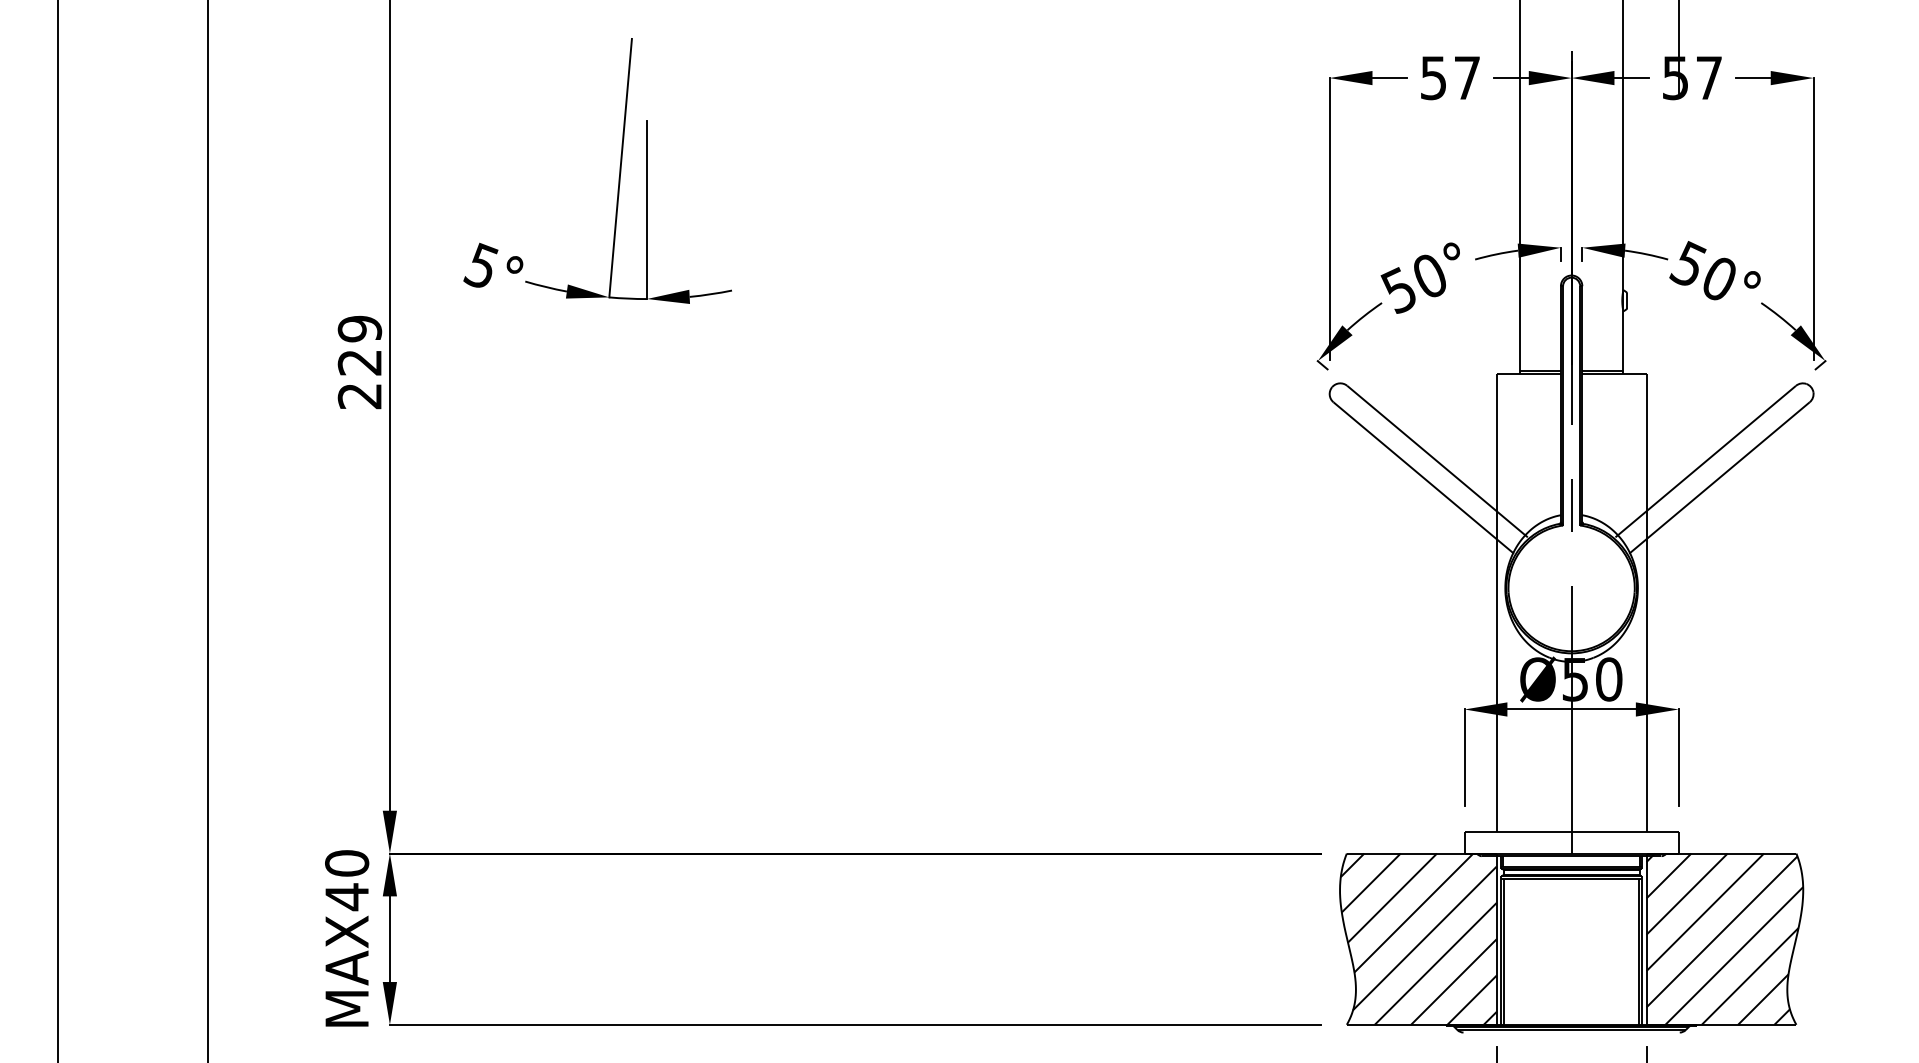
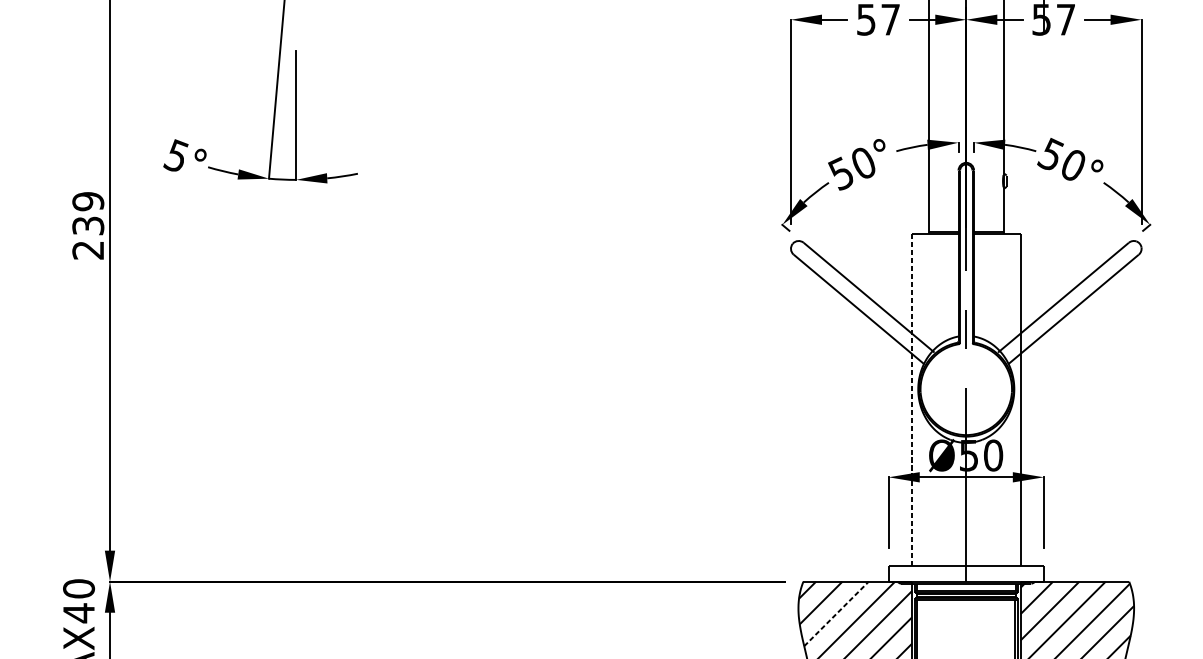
text: (360, 362) -> (88, 225), 229 -> 239
line: (1496, 602) -> (911, 399), solid -> dashed
line: (1392, 898) -> (836, 614), solid -> dashed

